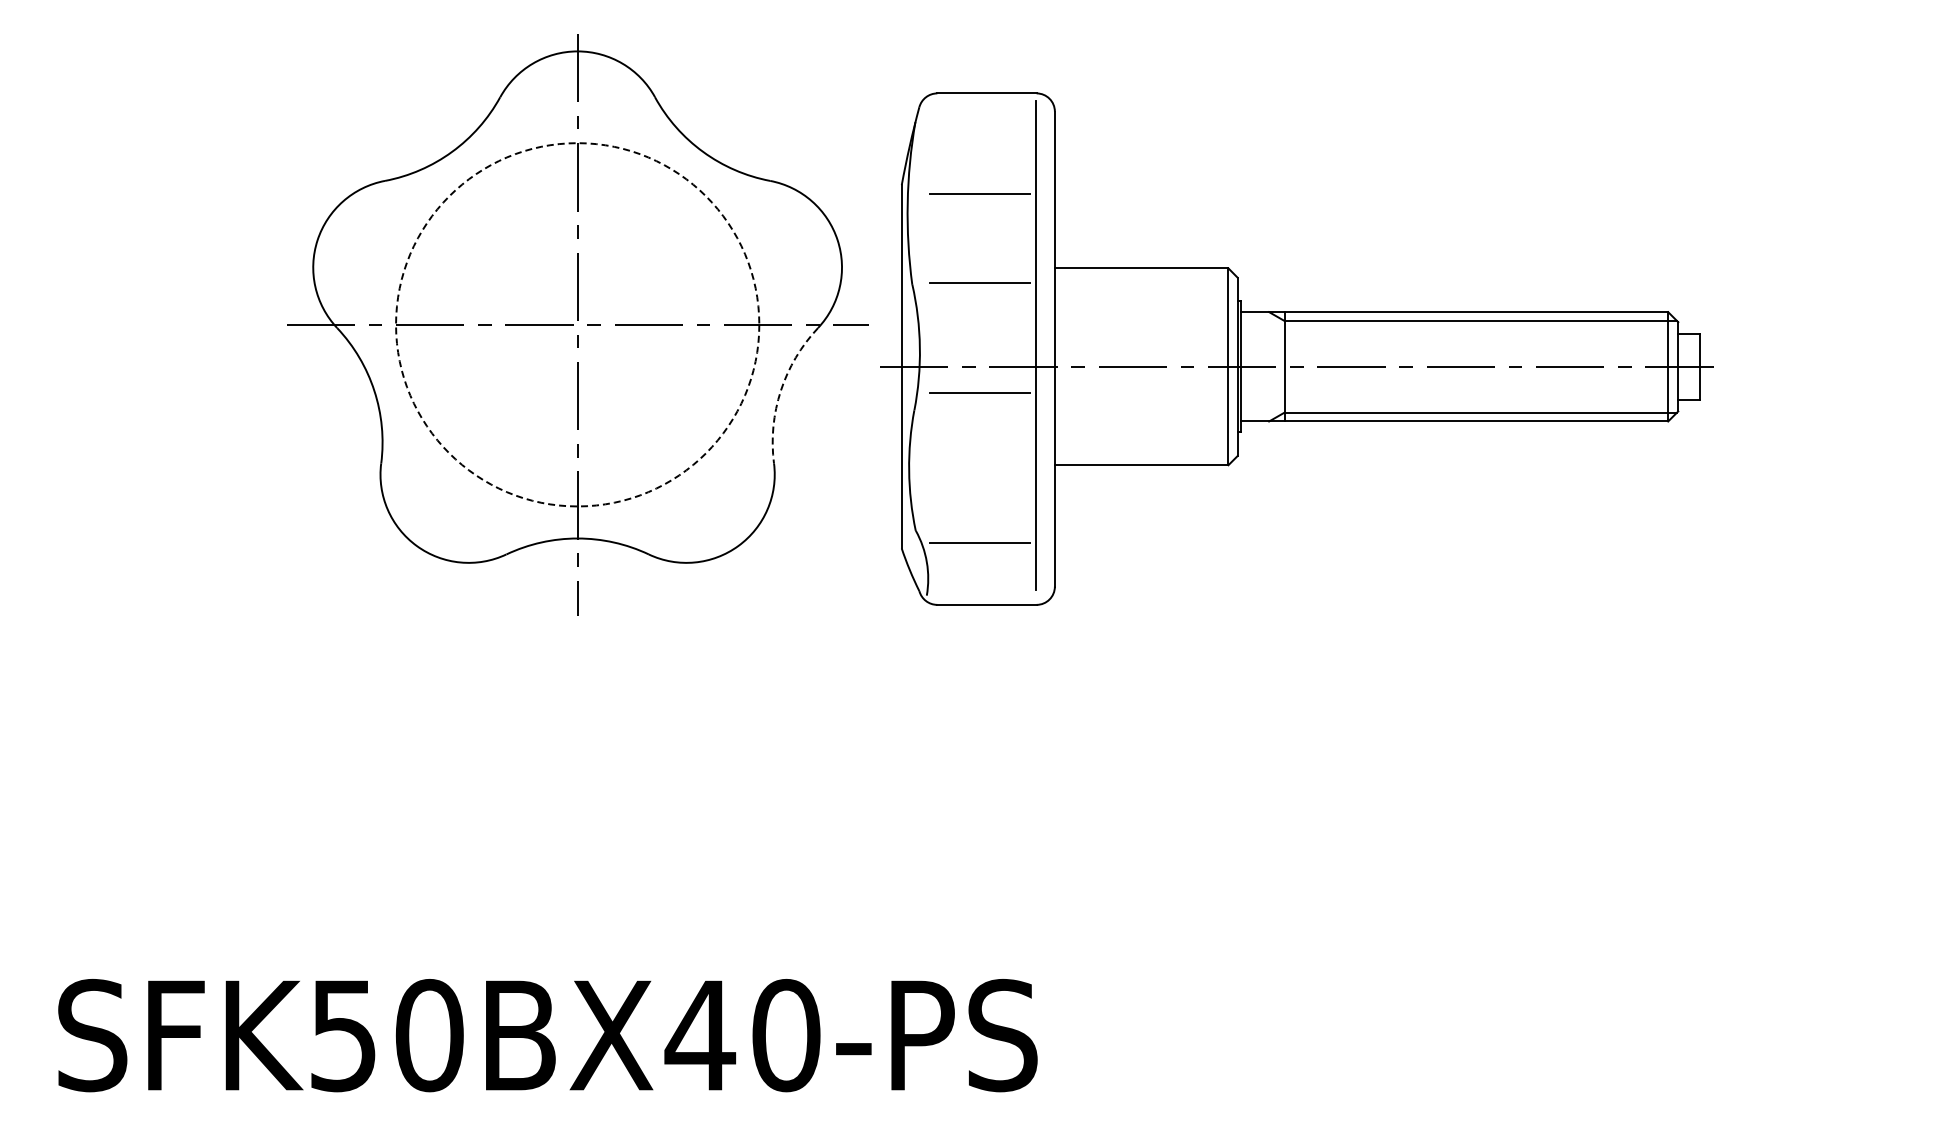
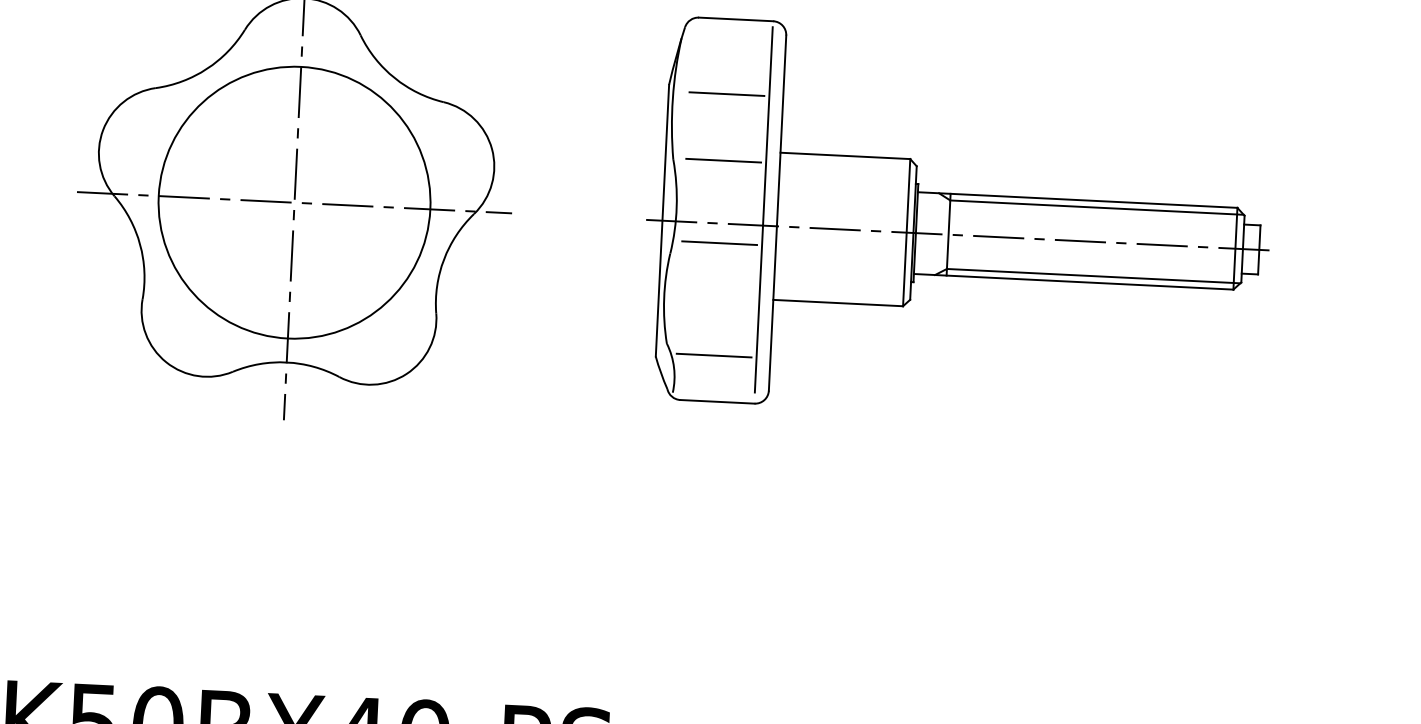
circle: (577, 324) -> (294, 202), dashed -> solid
part: (1296, 348) -> (958, 221), moved
arc: (780, 390) -> (443, 259), dashed -> solid

